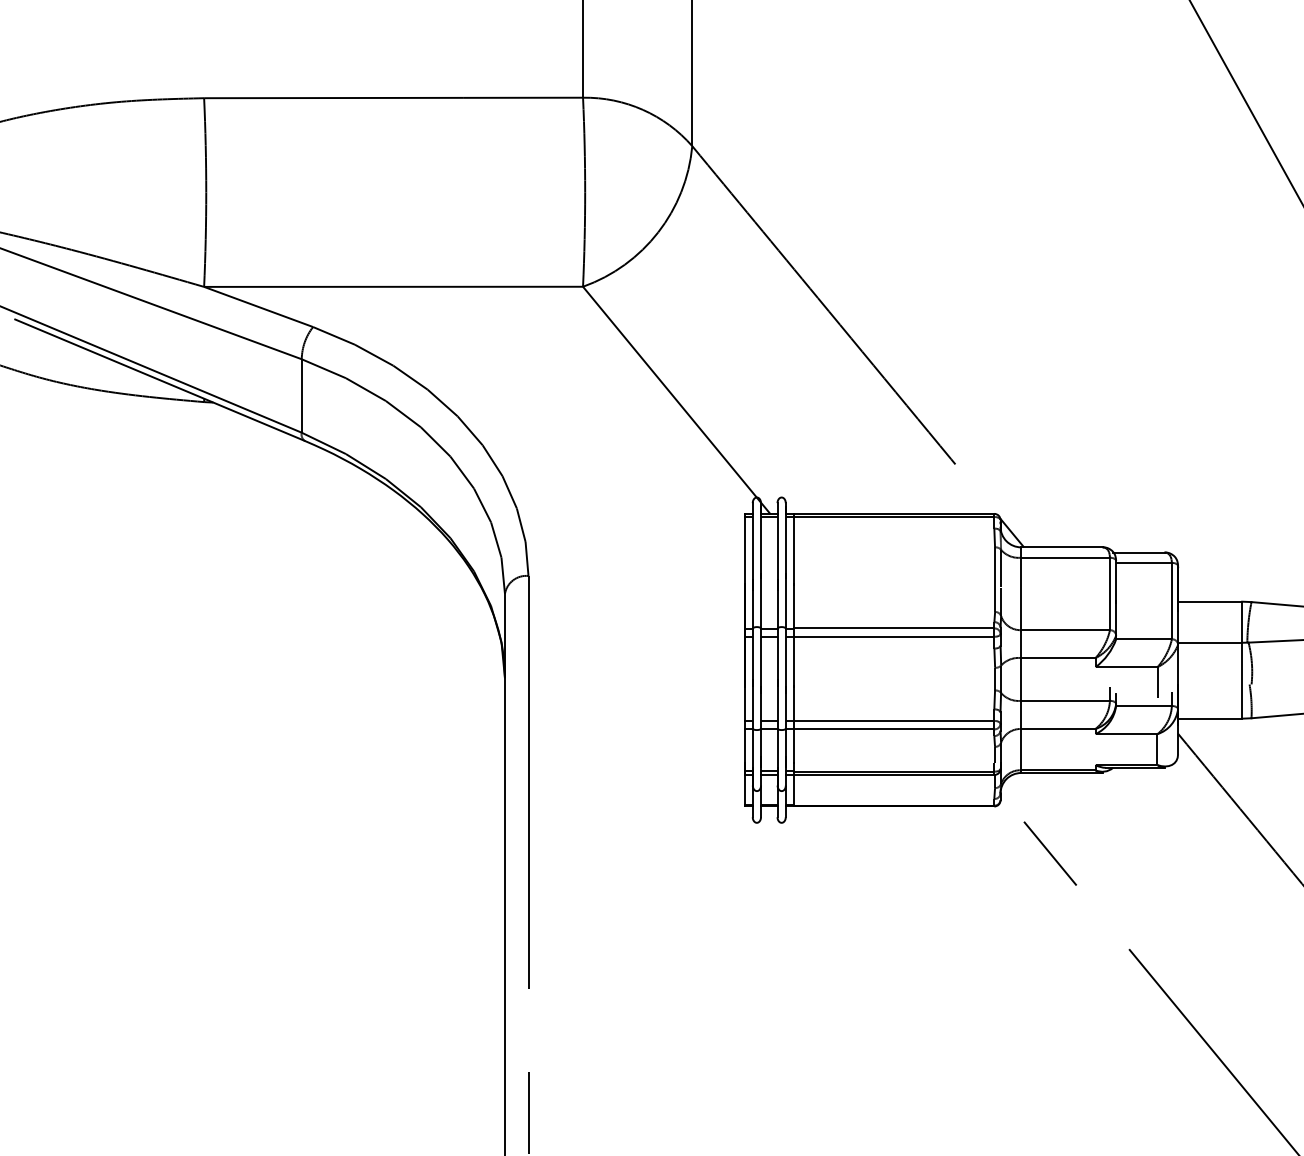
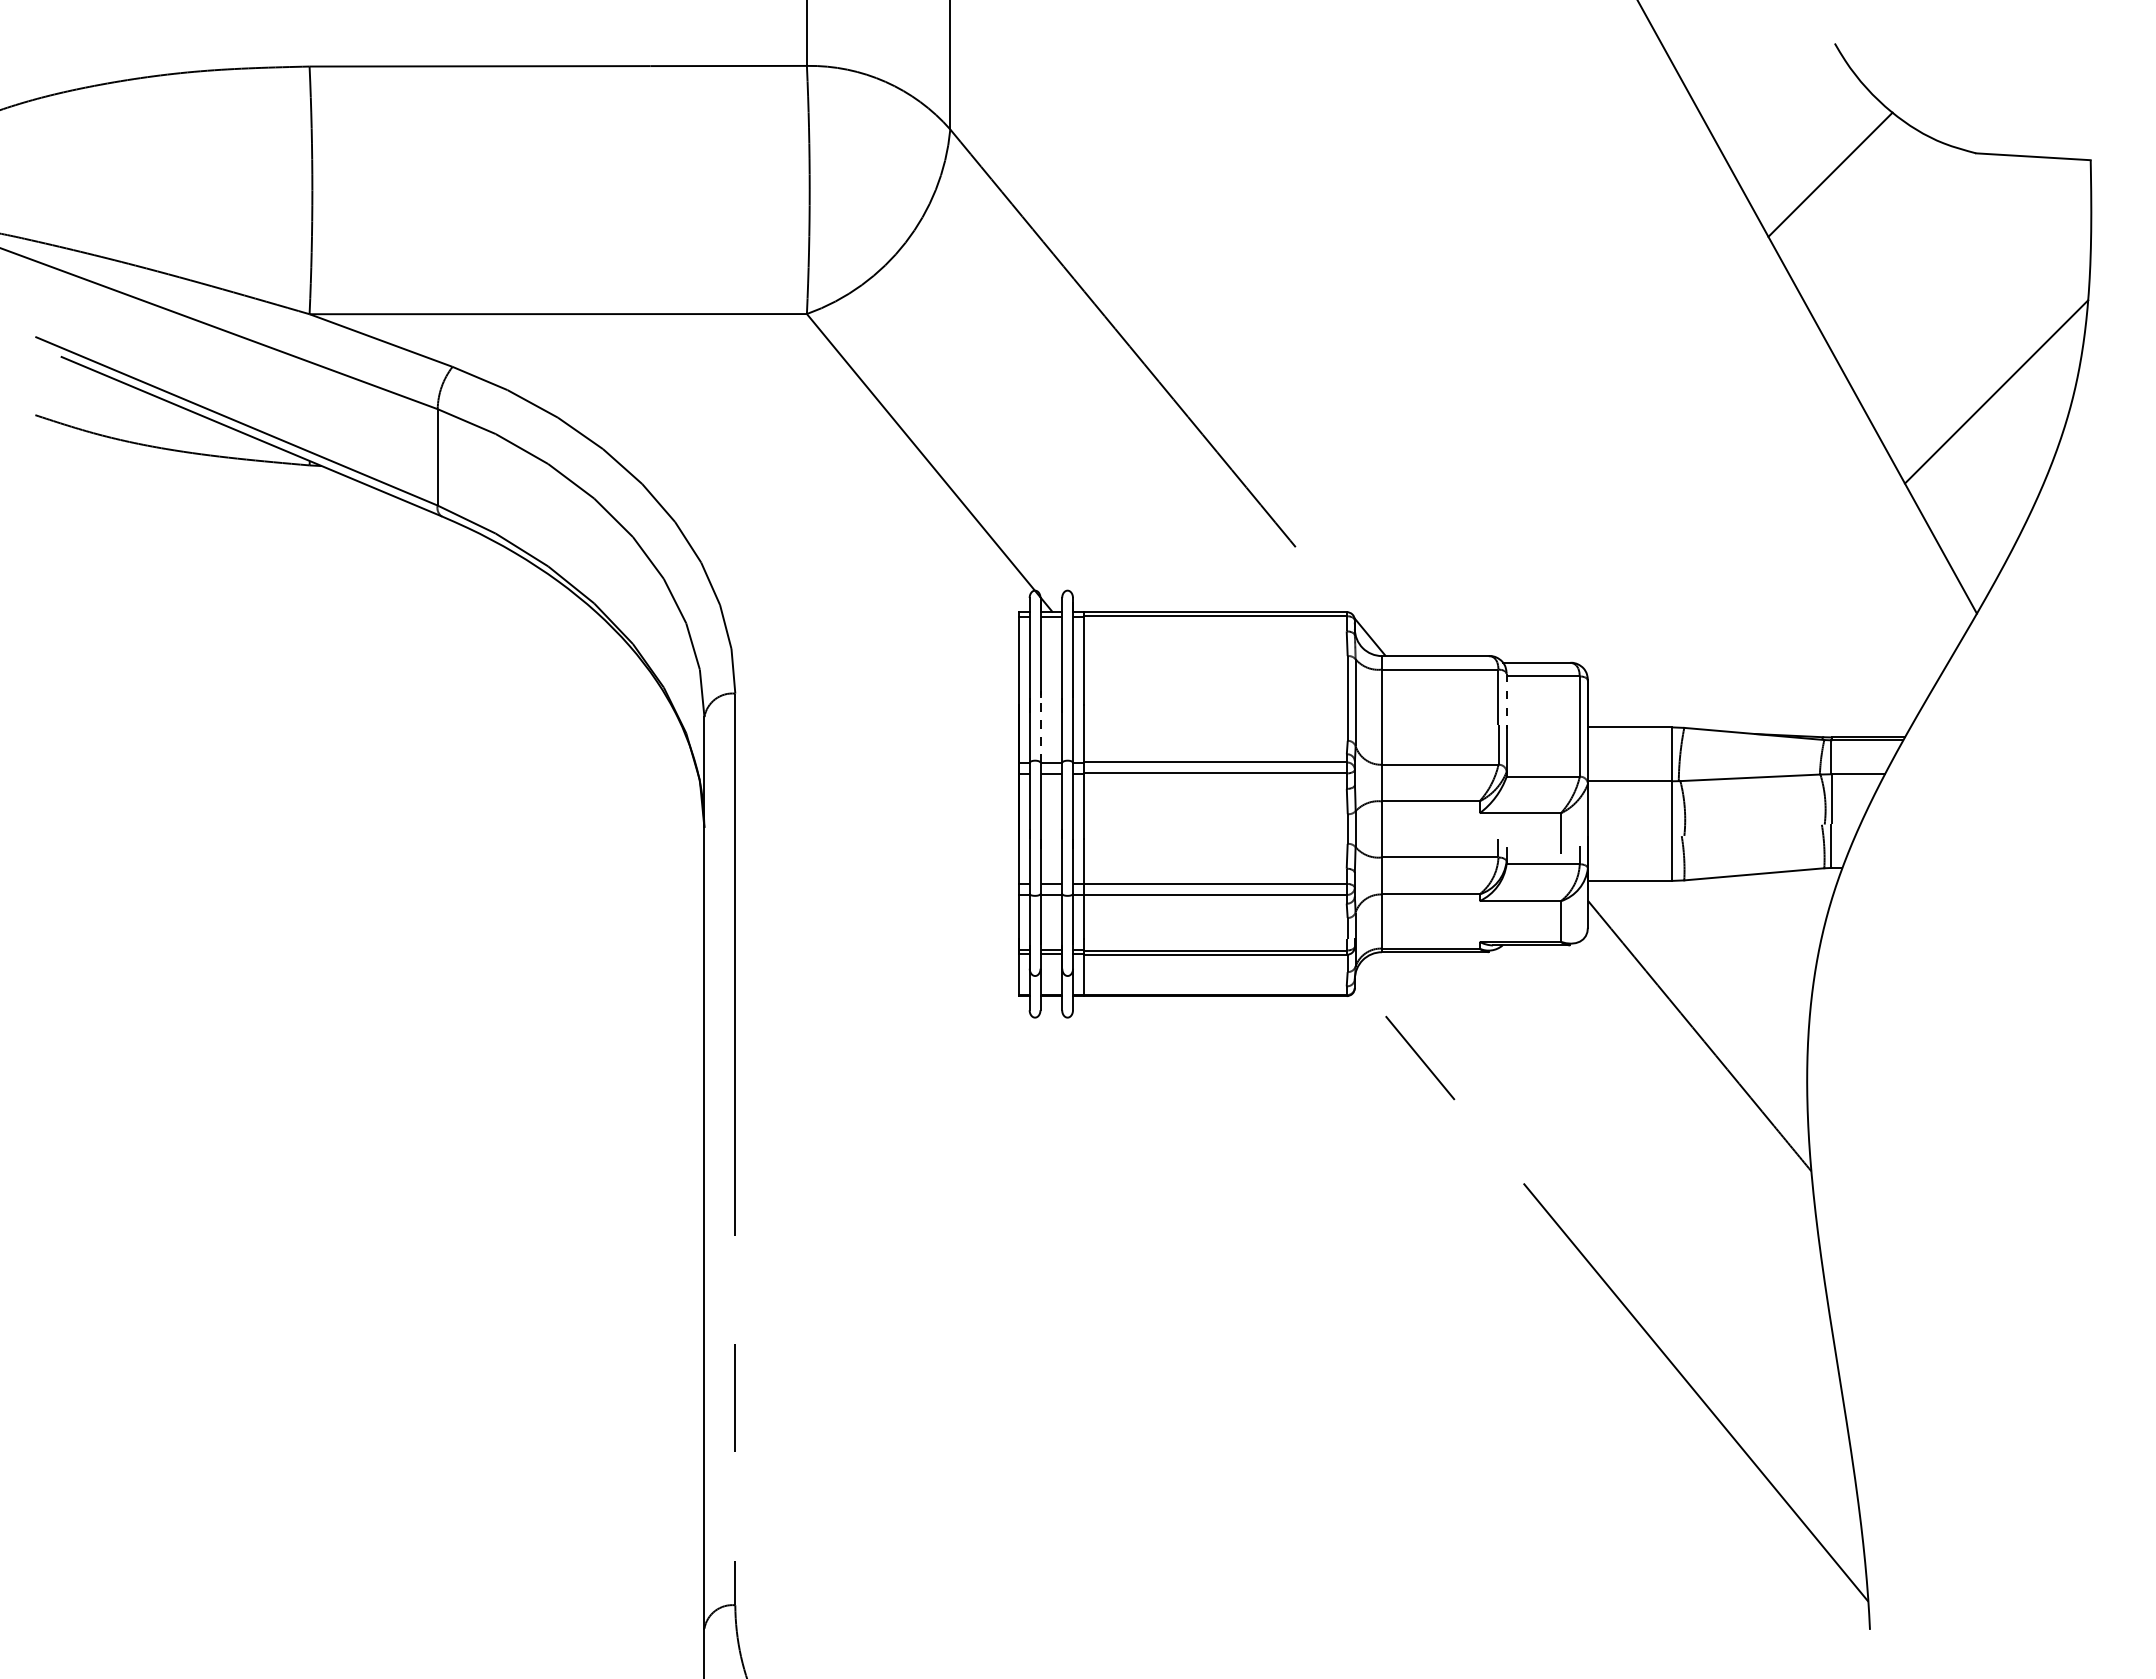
line: (1116, 581) -> (1506, 701), solid -> dashed
line: (761, 601) -> (1040, 726), solid -> dashed

